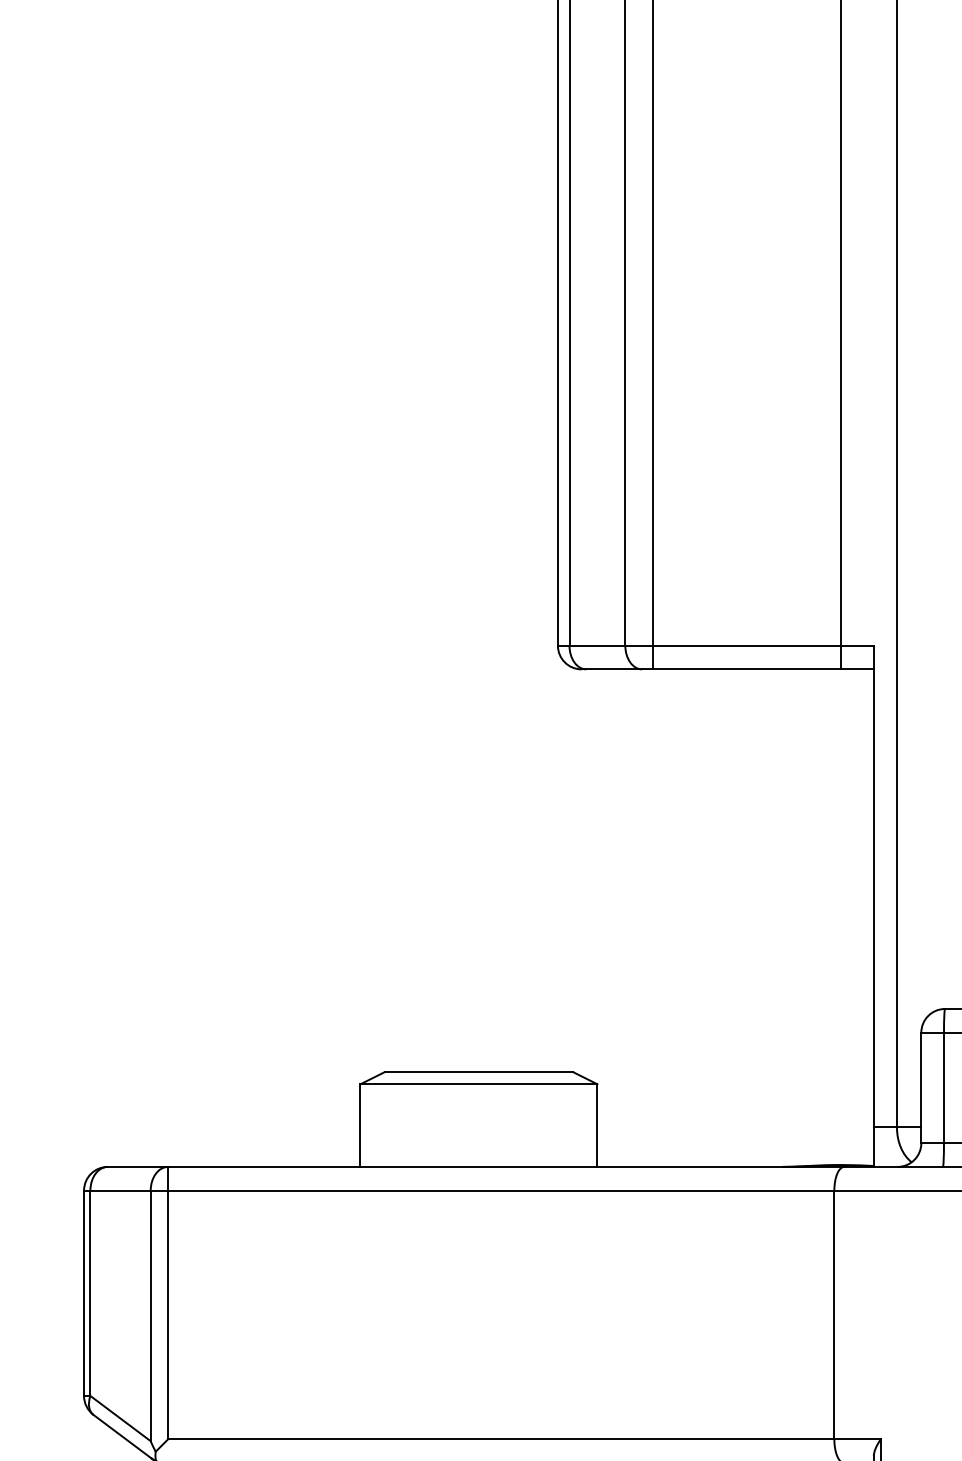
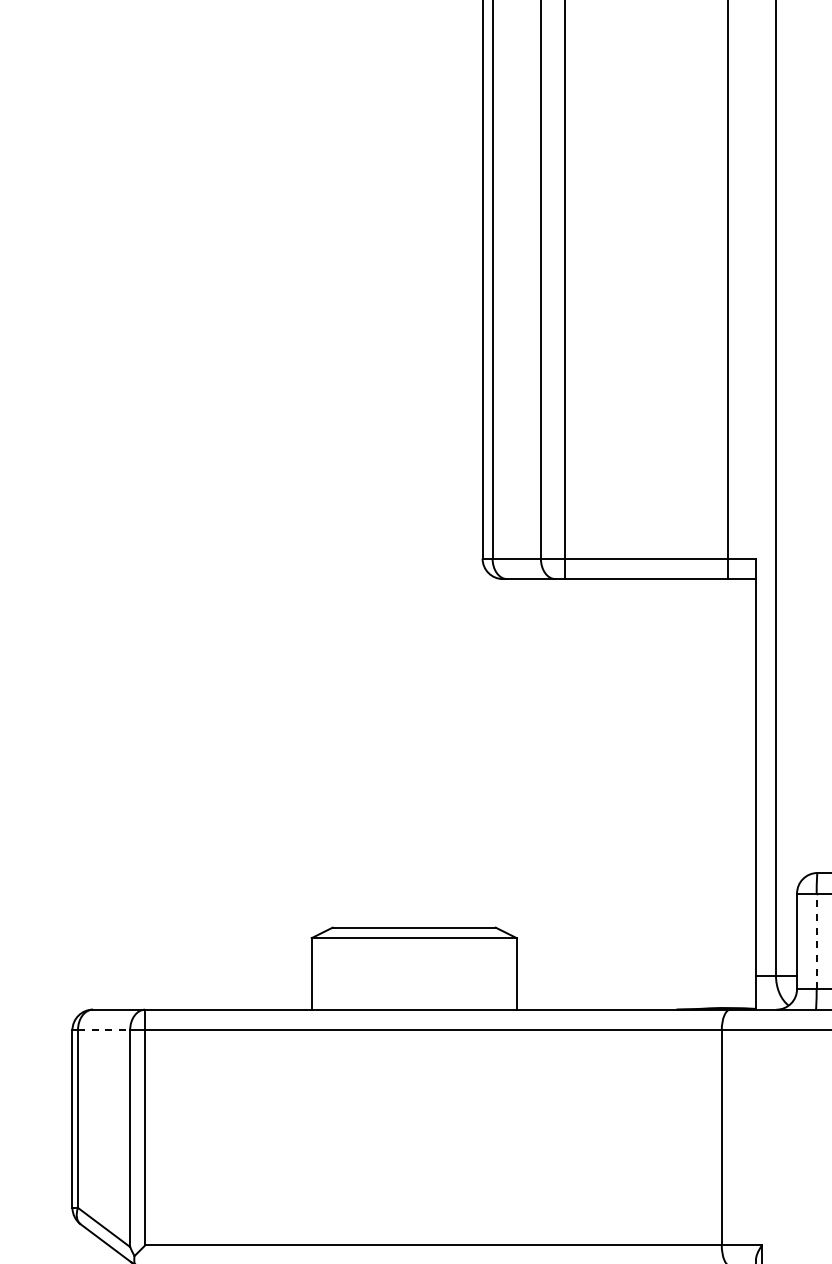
line: (943, 1087) -> (816, 940), solid -> dashed
line: (121, 1190) -> (104, 1030), solid -> dashed

